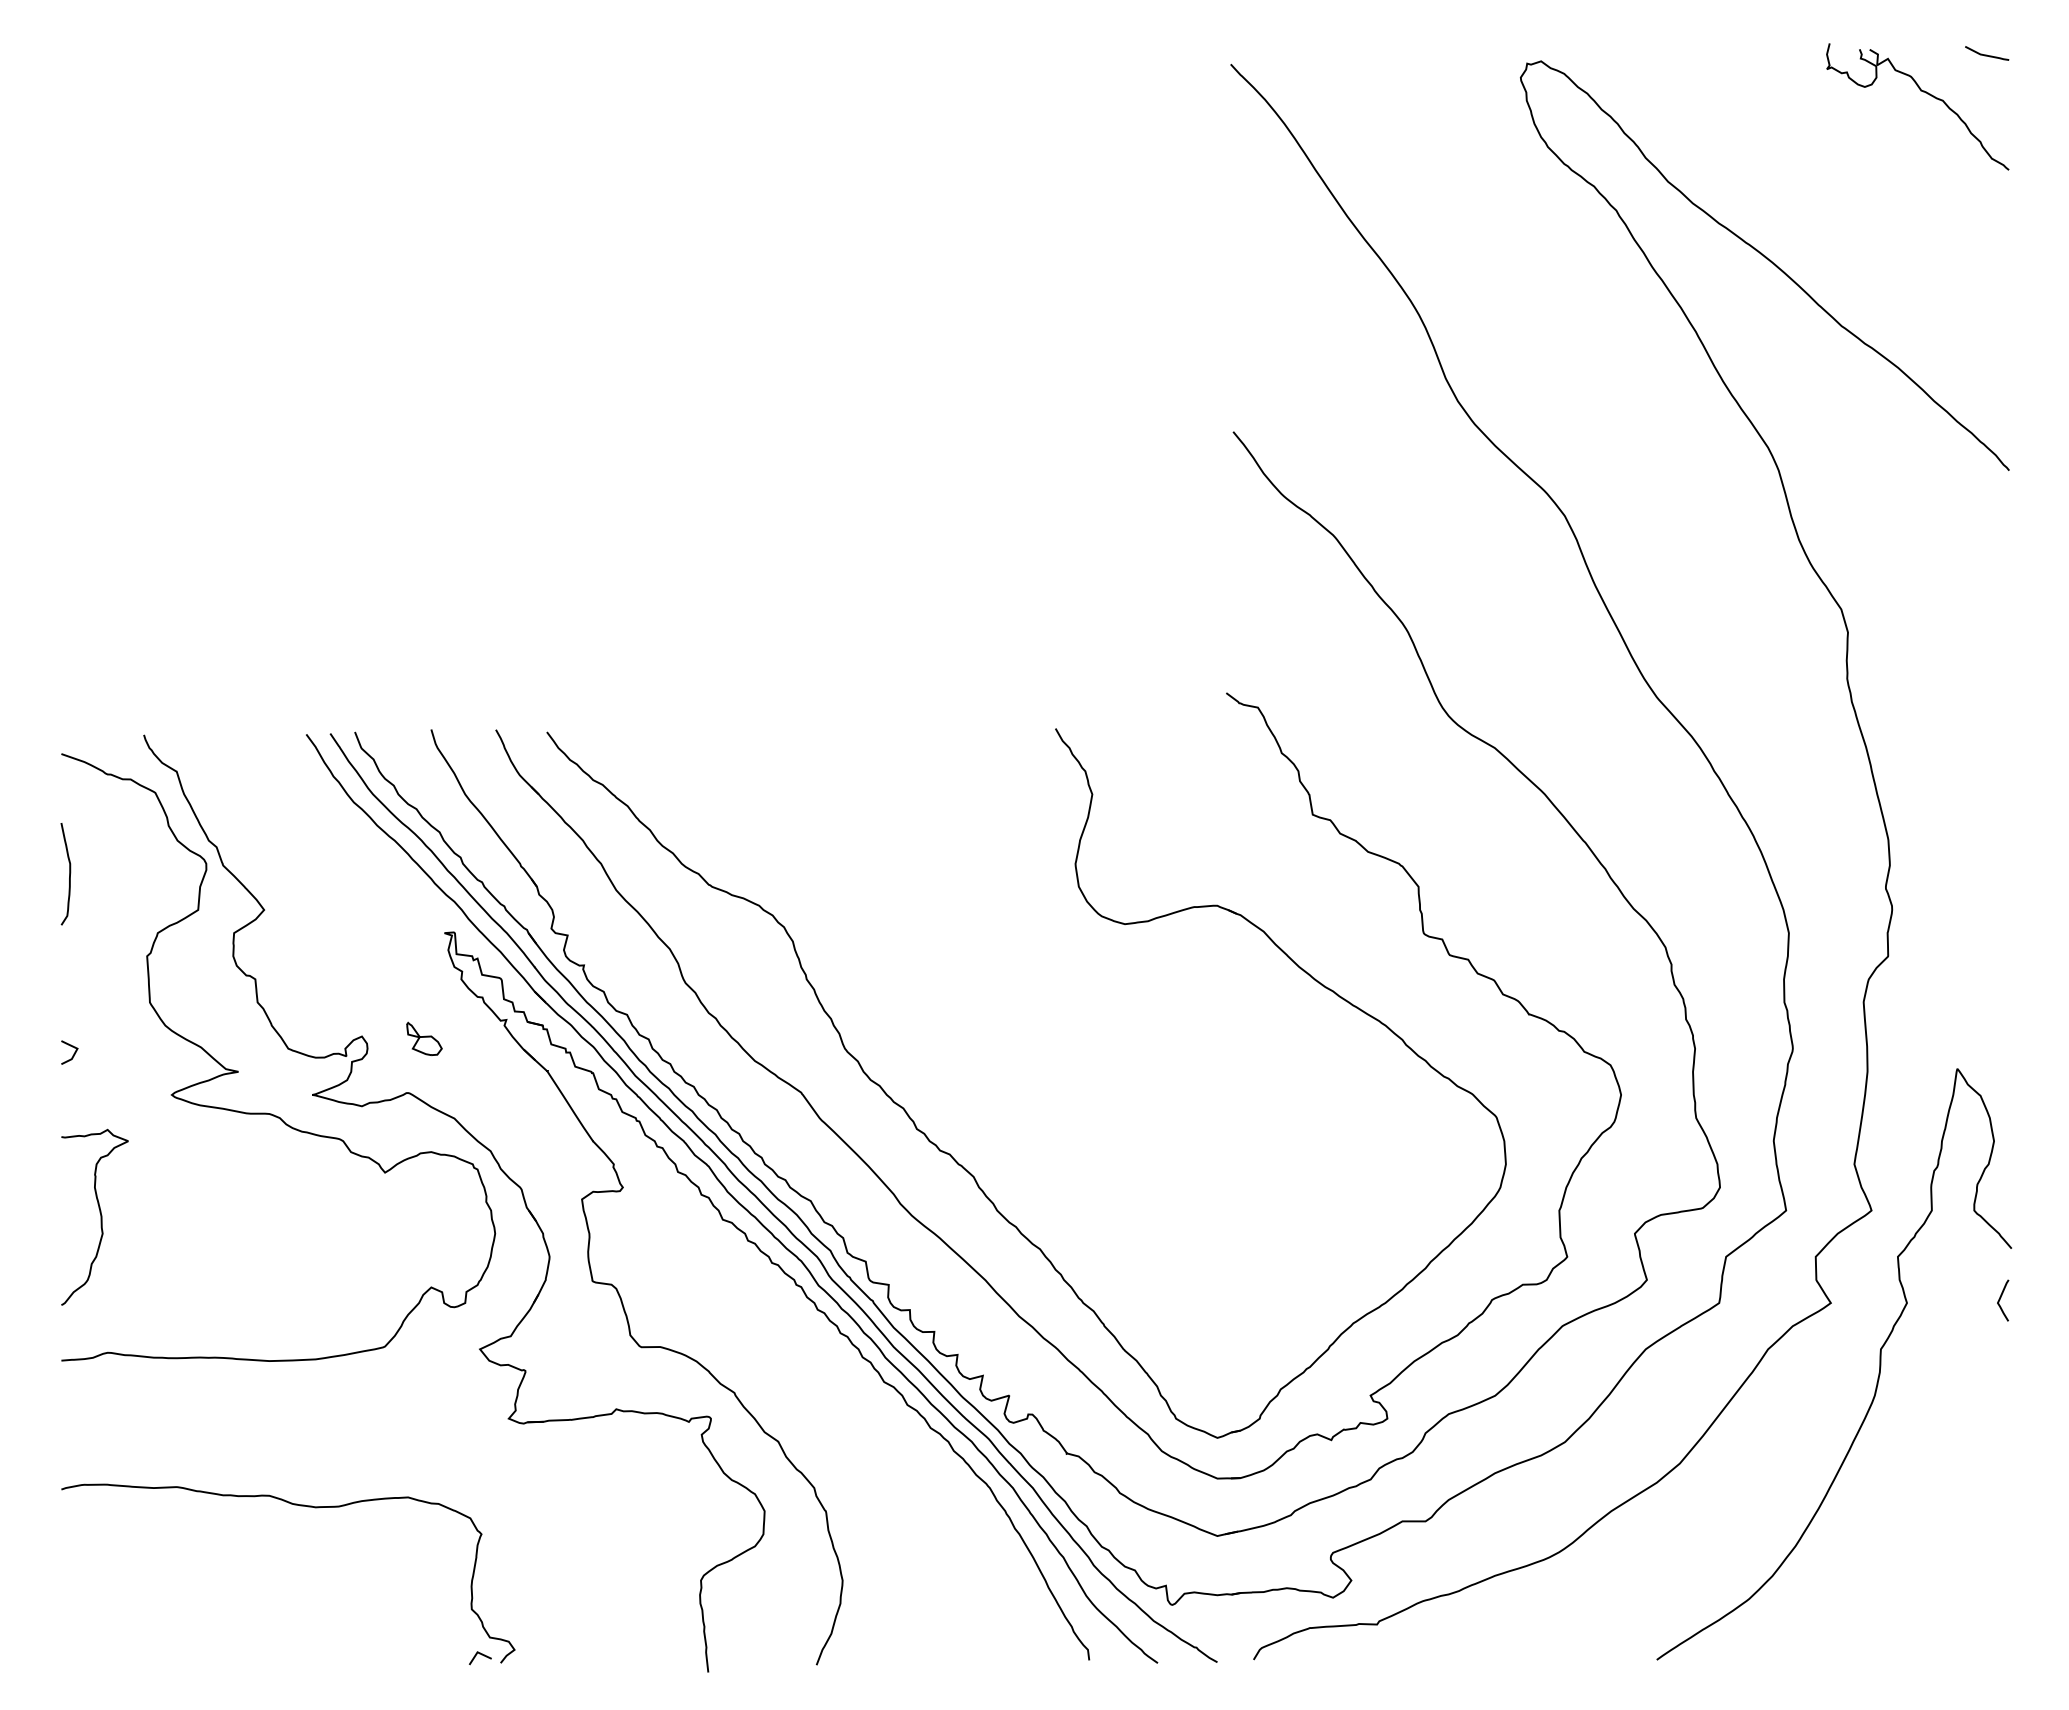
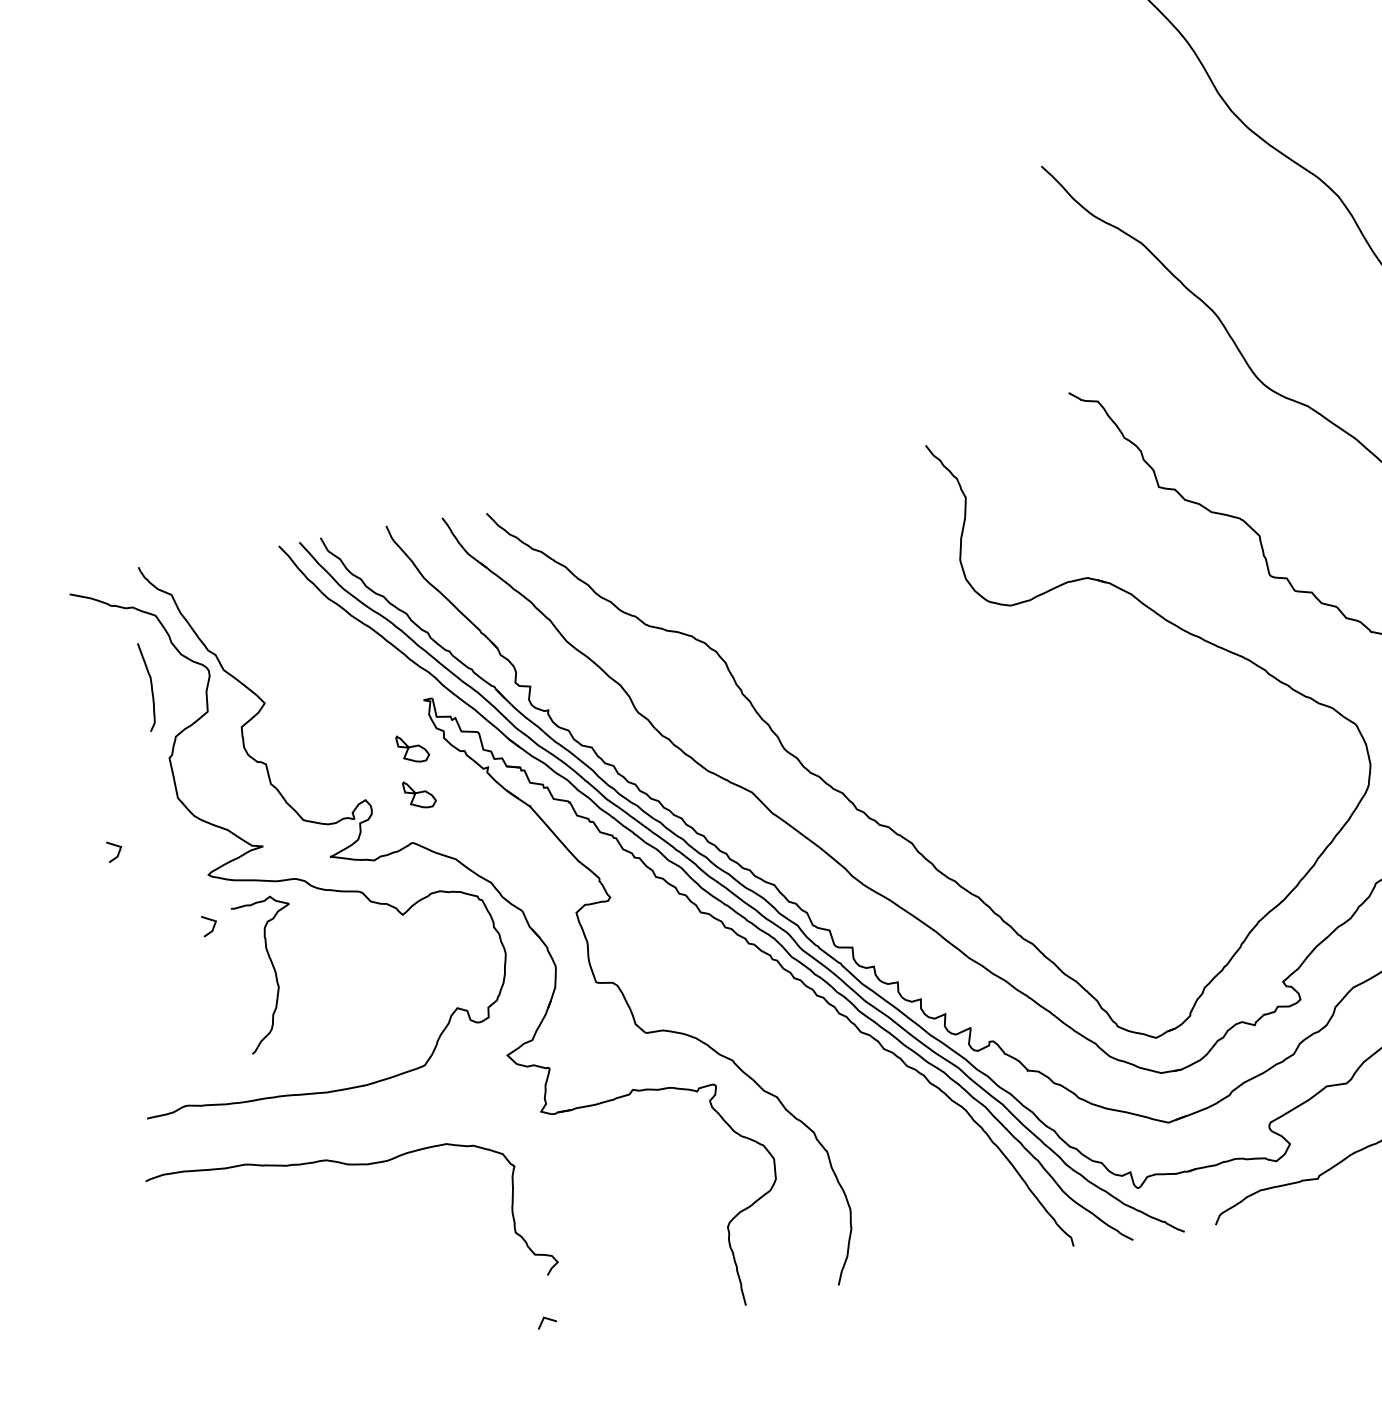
curve: (69, 874) -> (151, 686), moved
part: (424, 985) -> (412, 748), added
line: (168, 1153) -> (213, 925), added
curve: (100, 1216) -> (274, 972), moved
curve: (300, 1506) -> (354, 1165), moved

